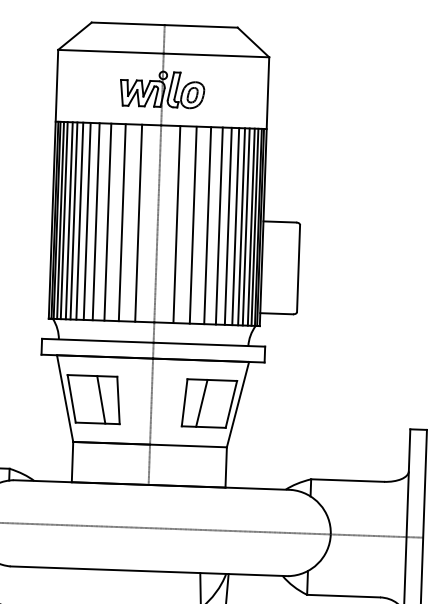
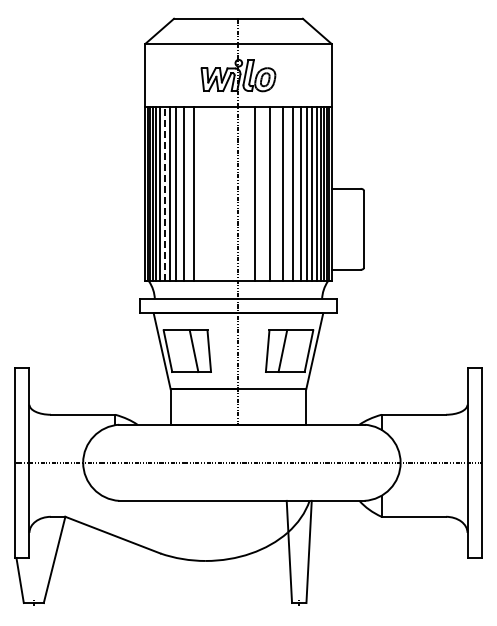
line: (73, 221) -> (164, 194), solid -> dashed
line: (122, 222) -> (207, 194), removed
line: (138, 223) -> (221, 194), removed

